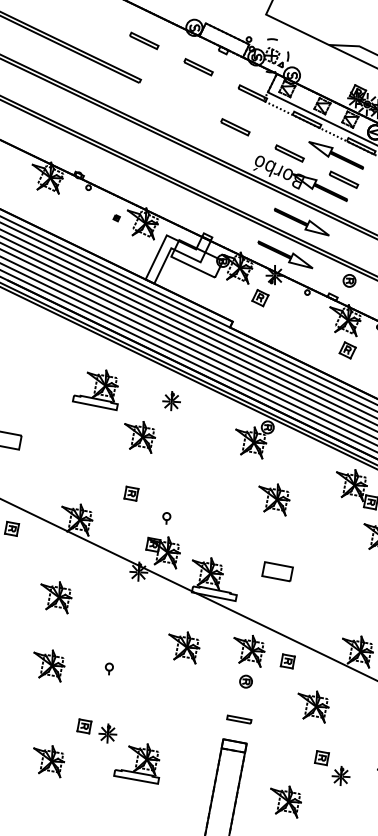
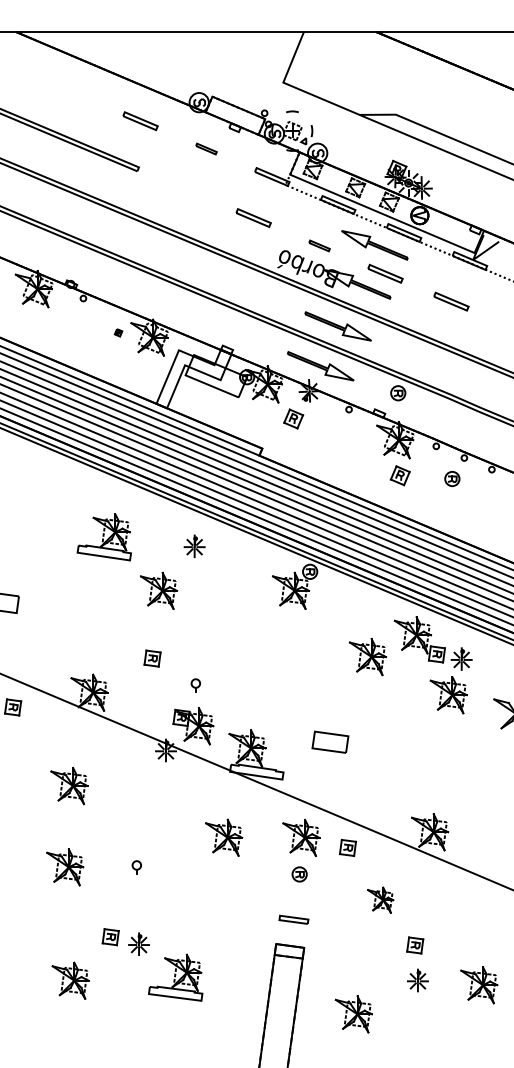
part: (198, 66) -> (206, 148), size x0.6
part: (289, 153) -> (319, 245), size x0.6
part: (273, 500) -> (367, 657), moved
part: (312, 707) -> (380, 900), size x0.7
part: (322, 758) -> (415, 945), moved

